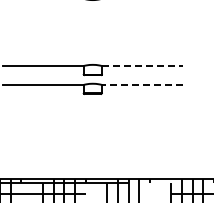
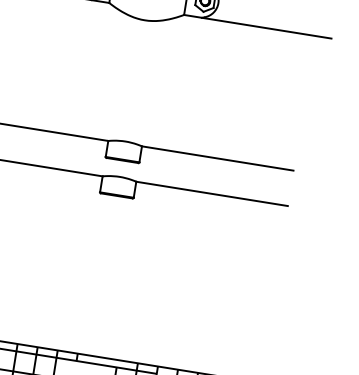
line: (142, 66) -> (217, 159), dashed -> solid
line: (141, 84) -> (210, 192), dashed -> solid

